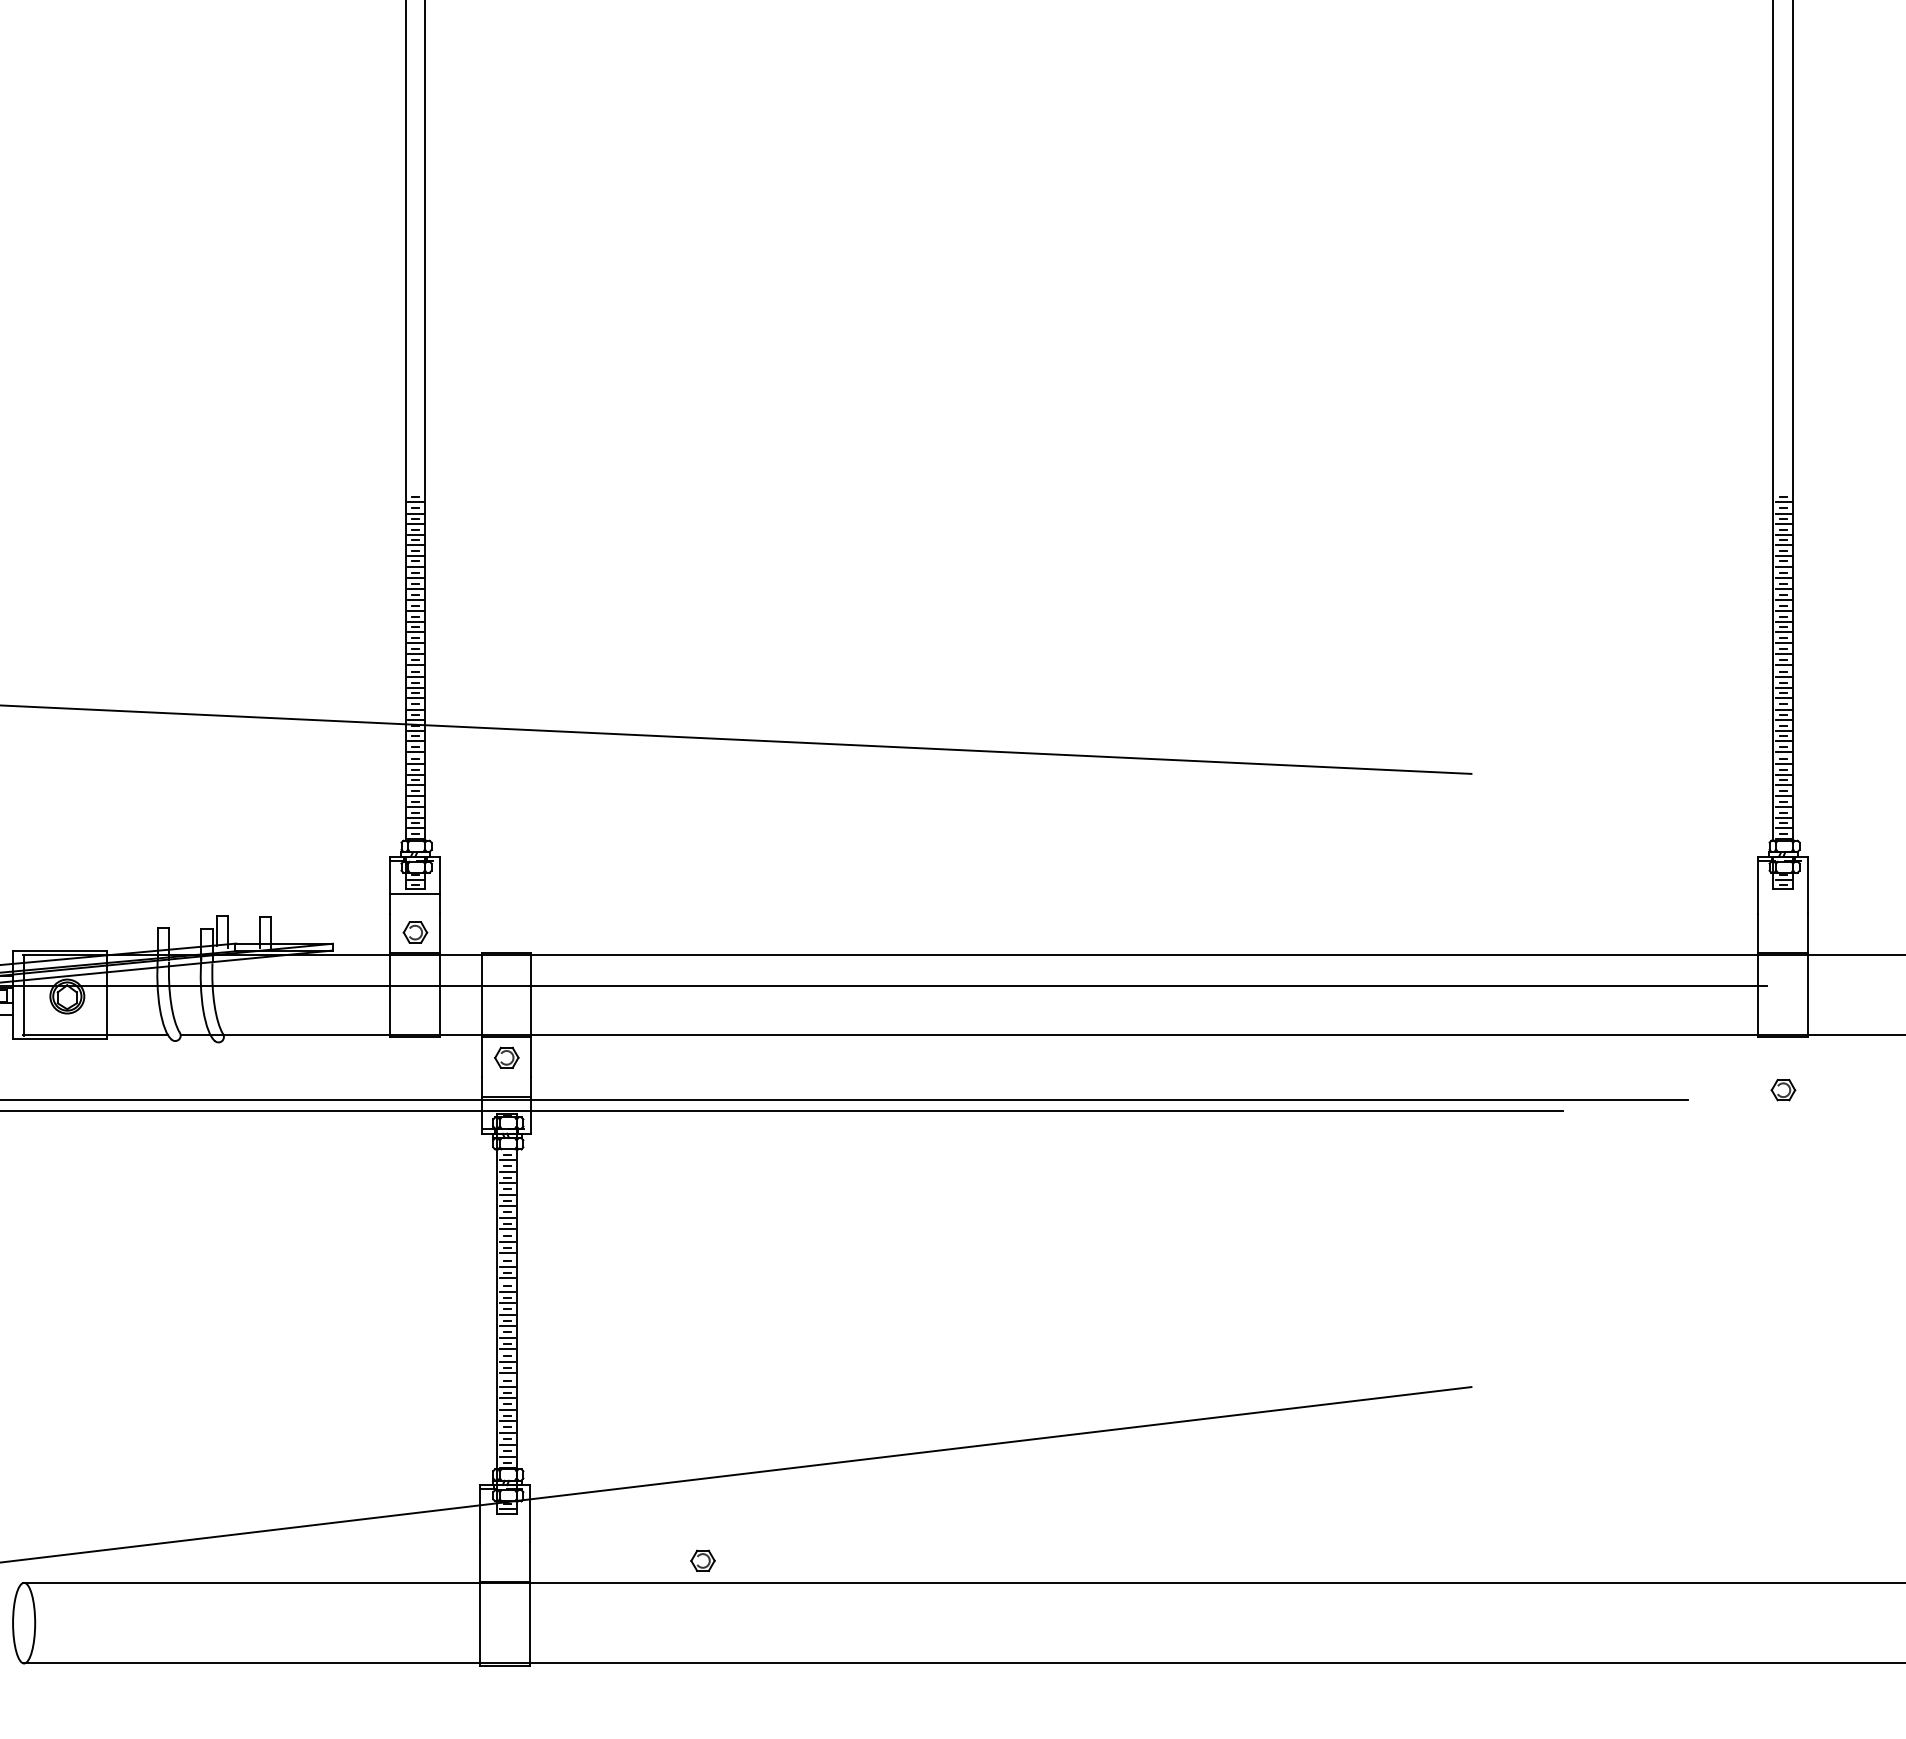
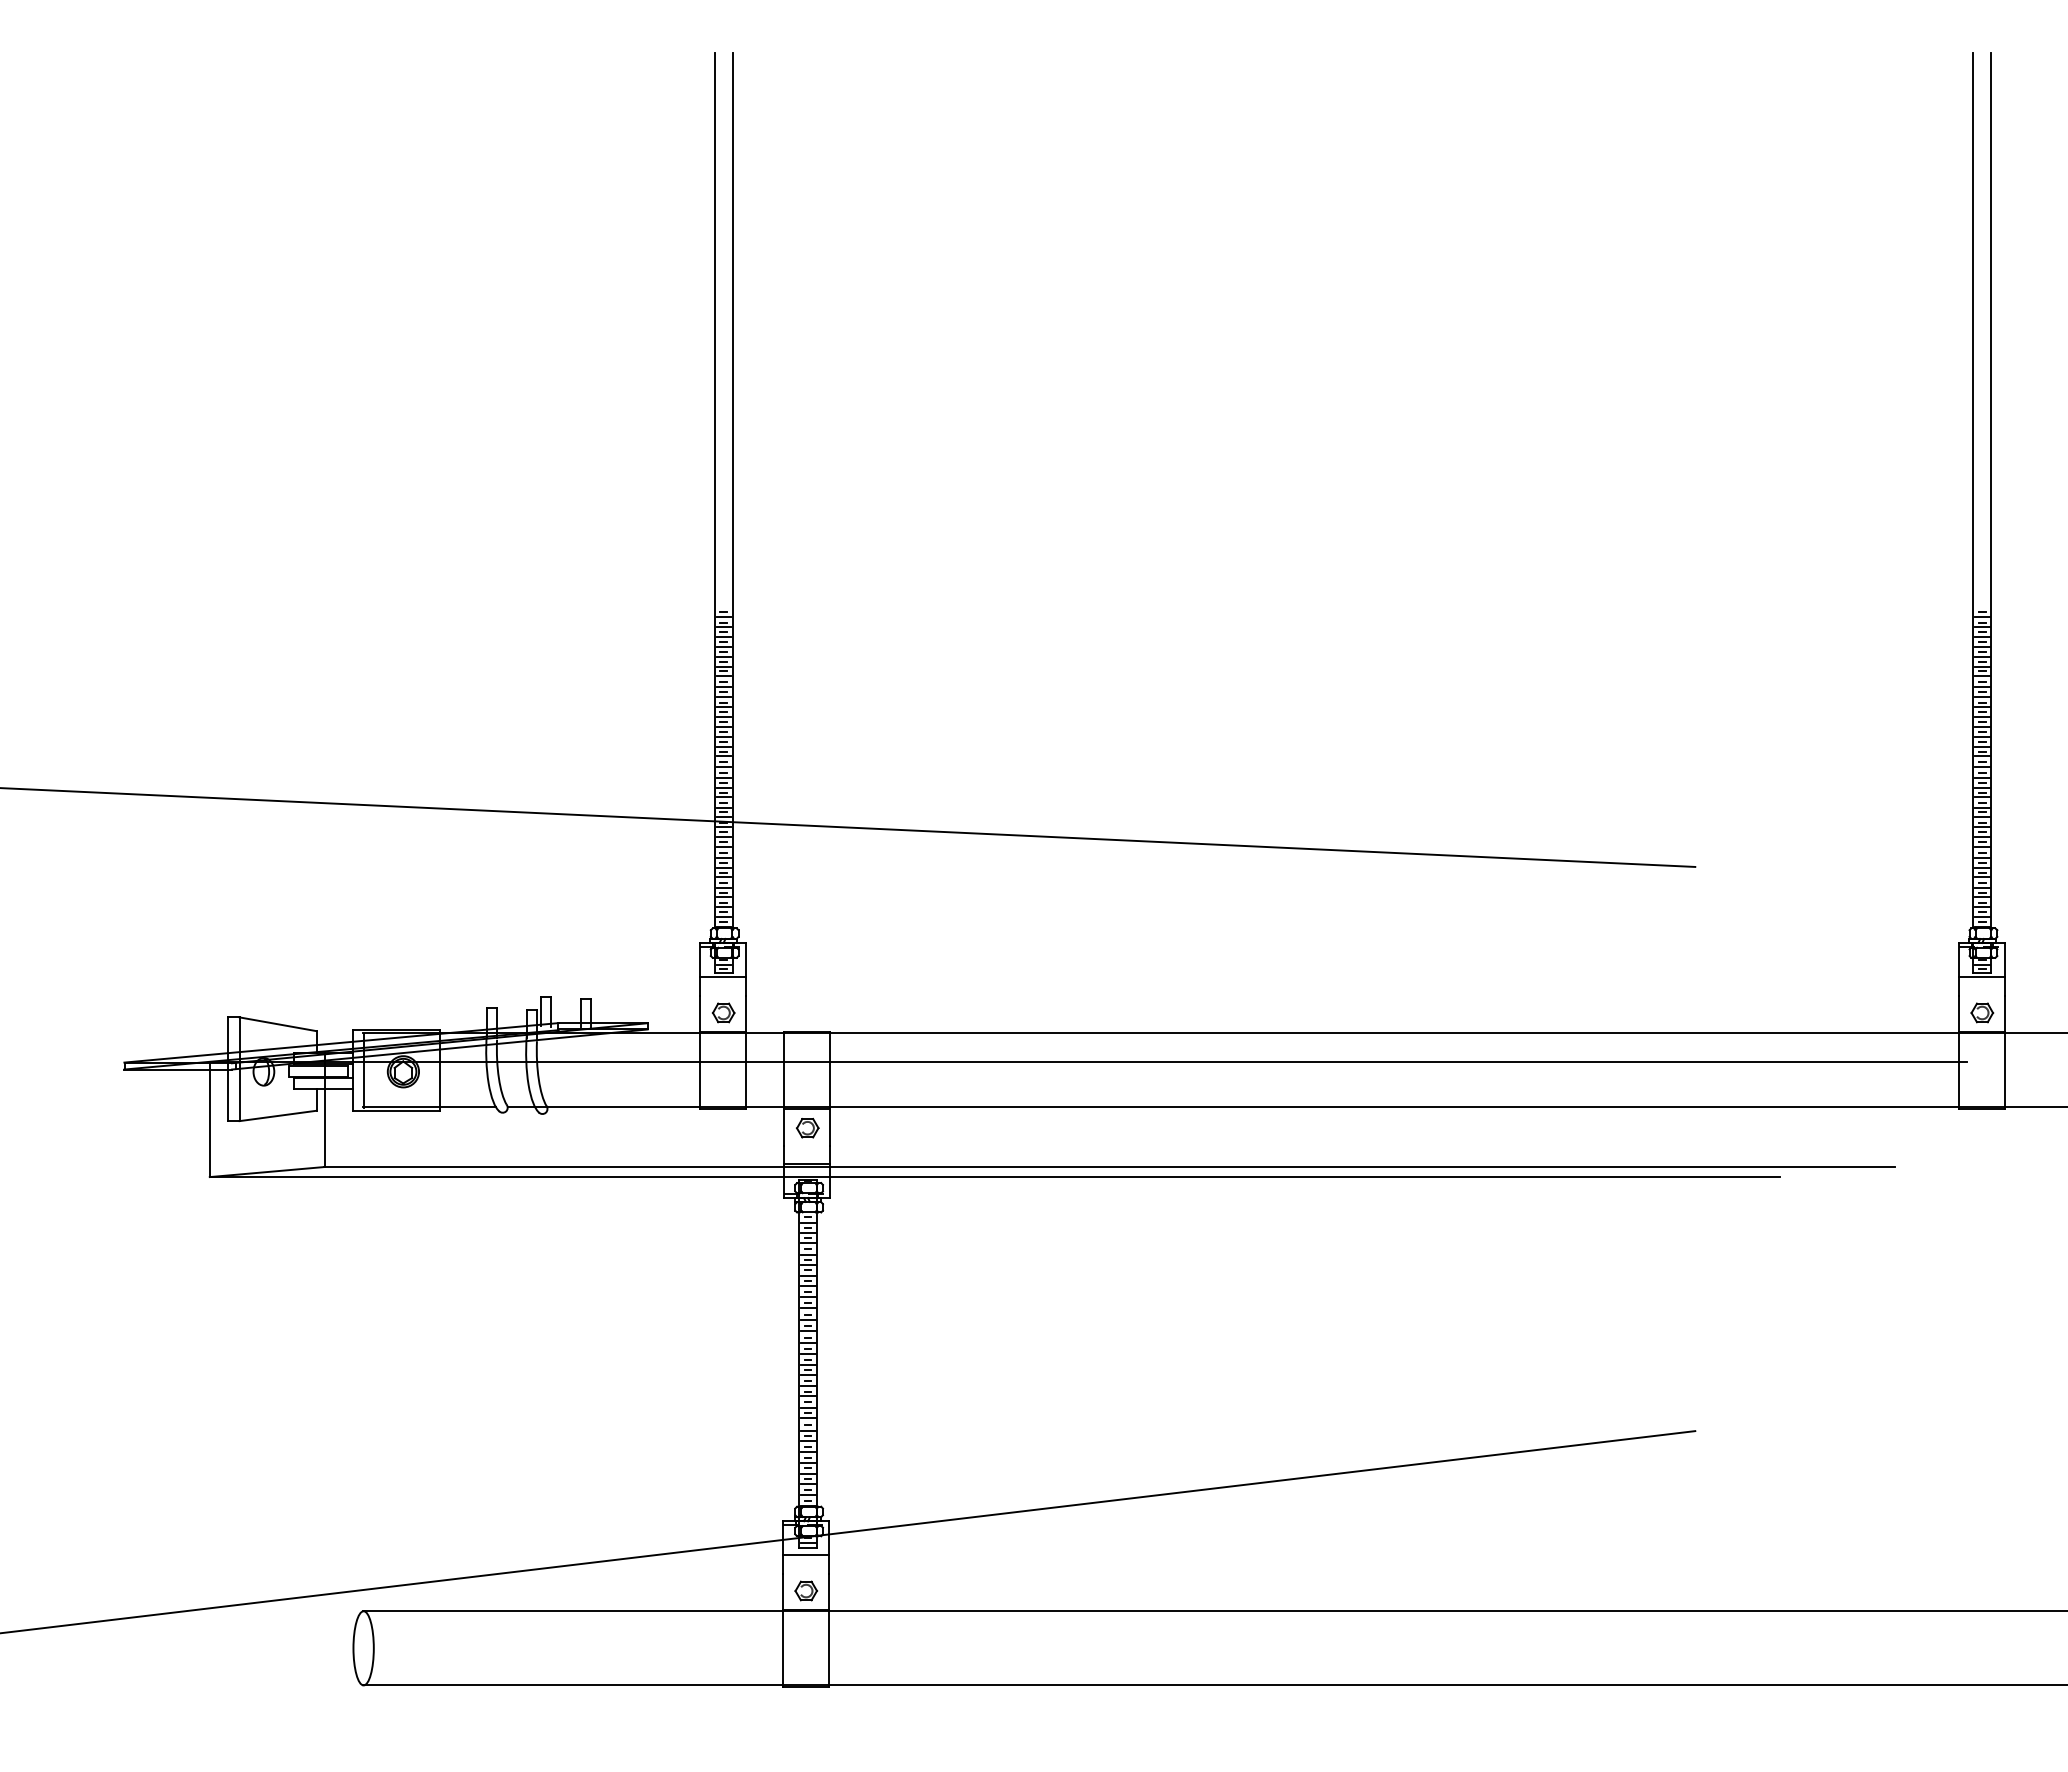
line: (1782, 894) -> (1981, 977), added
part: (1783, 1089) -> (1982, 1012), moved
line: (504, 1522) -> (805, 1555), added
part: (703, 1560) -> (806, 1590), moved

